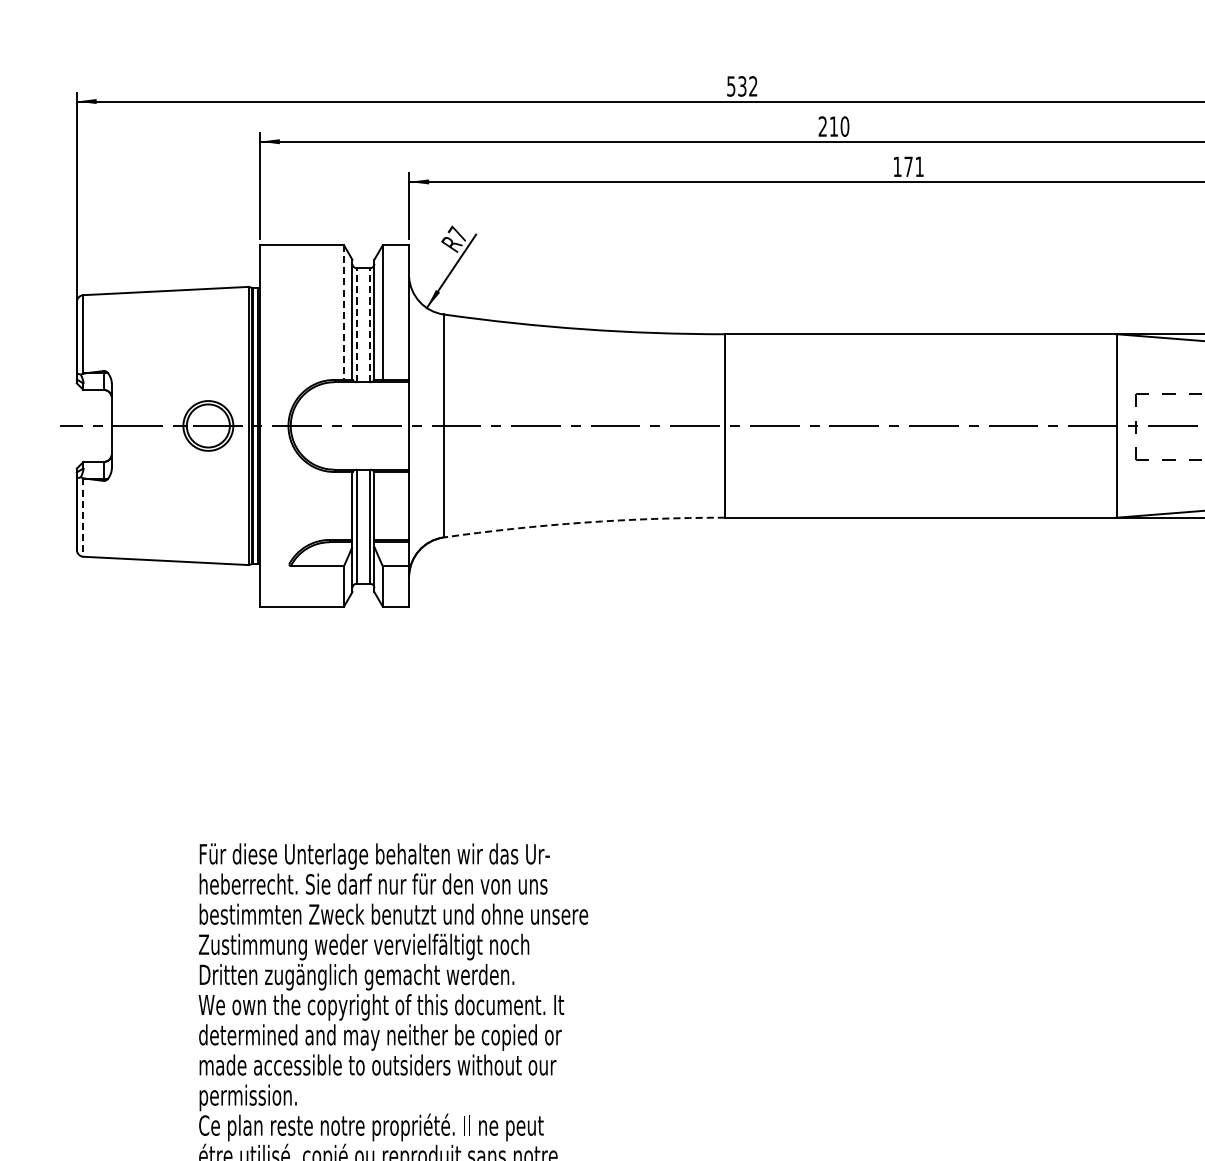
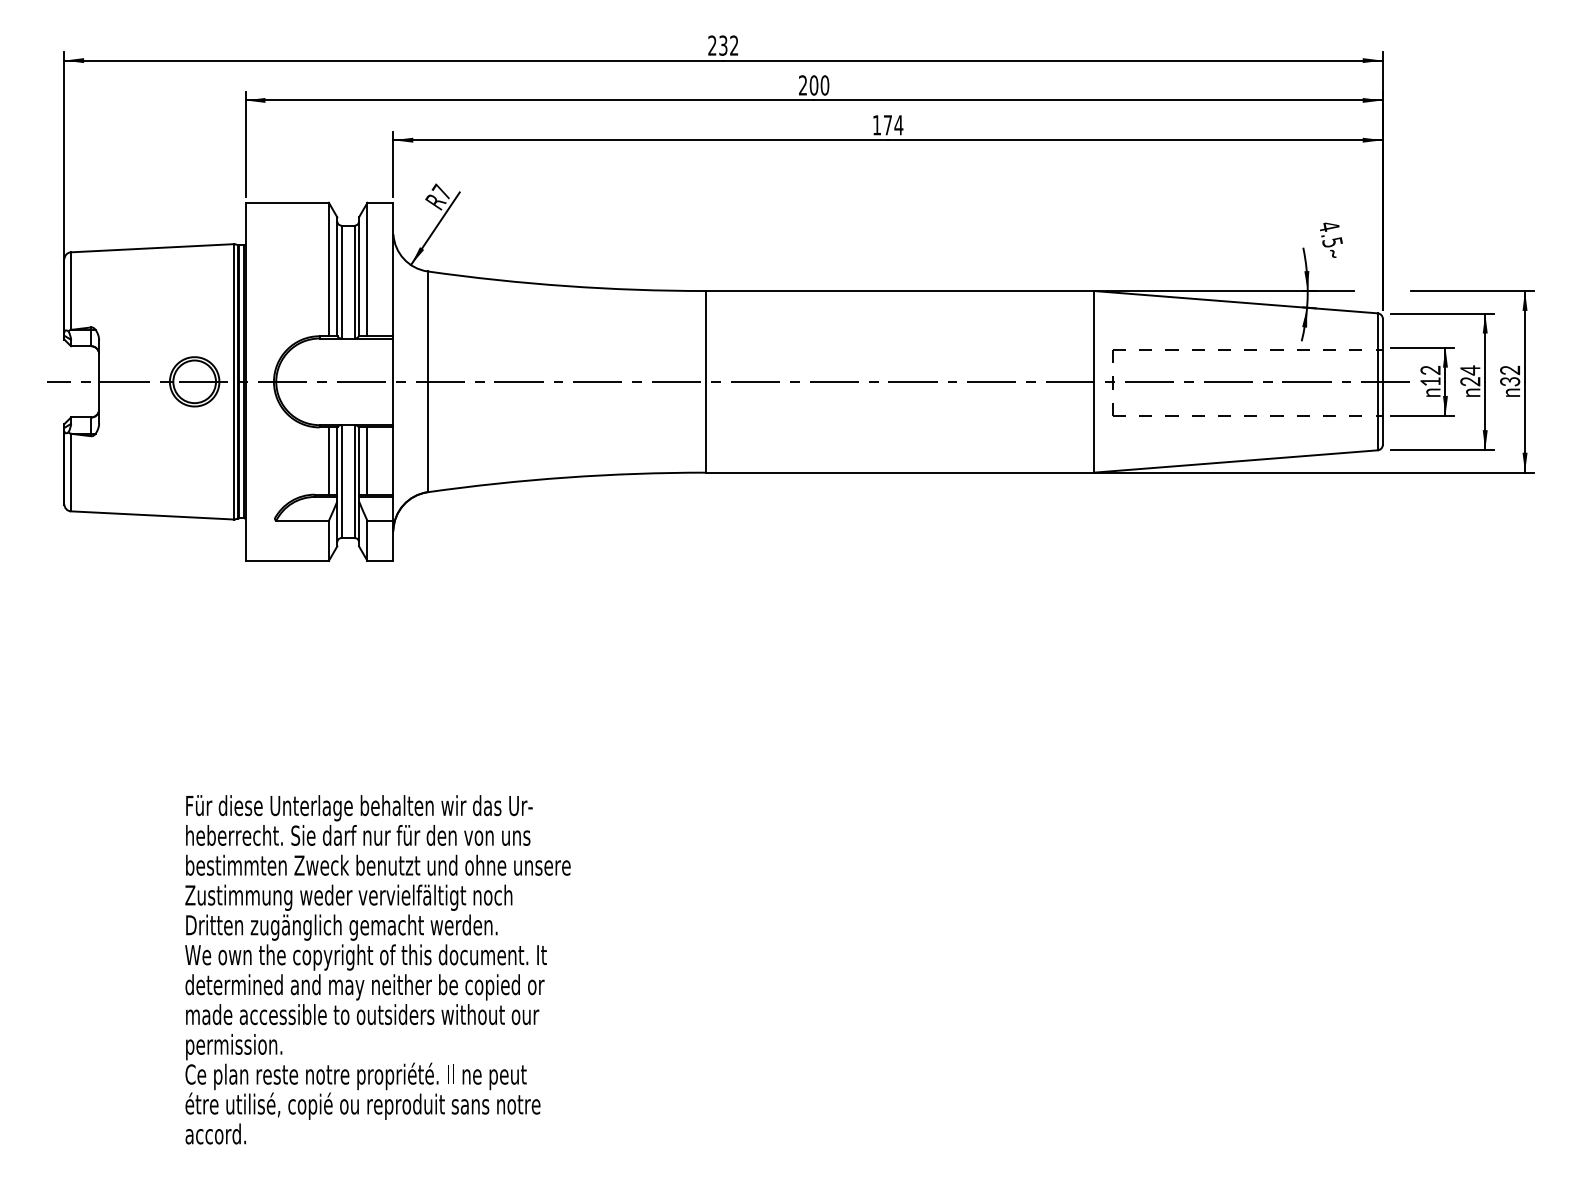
text: (731, 86) -> (712, 45), 532 -> 232
text: (833, 126) -> (813, 85), 210 -> 200
text: (919, 167) -> (898, 125), 171 -> 174
line: (343, 312) -> (328, 269), dashed -> solid
line: (356, 324) -> (341, 281), dashed -> solid
line: (369, 324) -> (354, 281), dashed -> solid
line: (343, 505) -> (328, 460), added
line: (382, 505) -> (367, 460), added
line: (82, 517) -> (70, 472), dashed -> solid
arc: (583, 522) -> (566, 477), dashed -> solid

